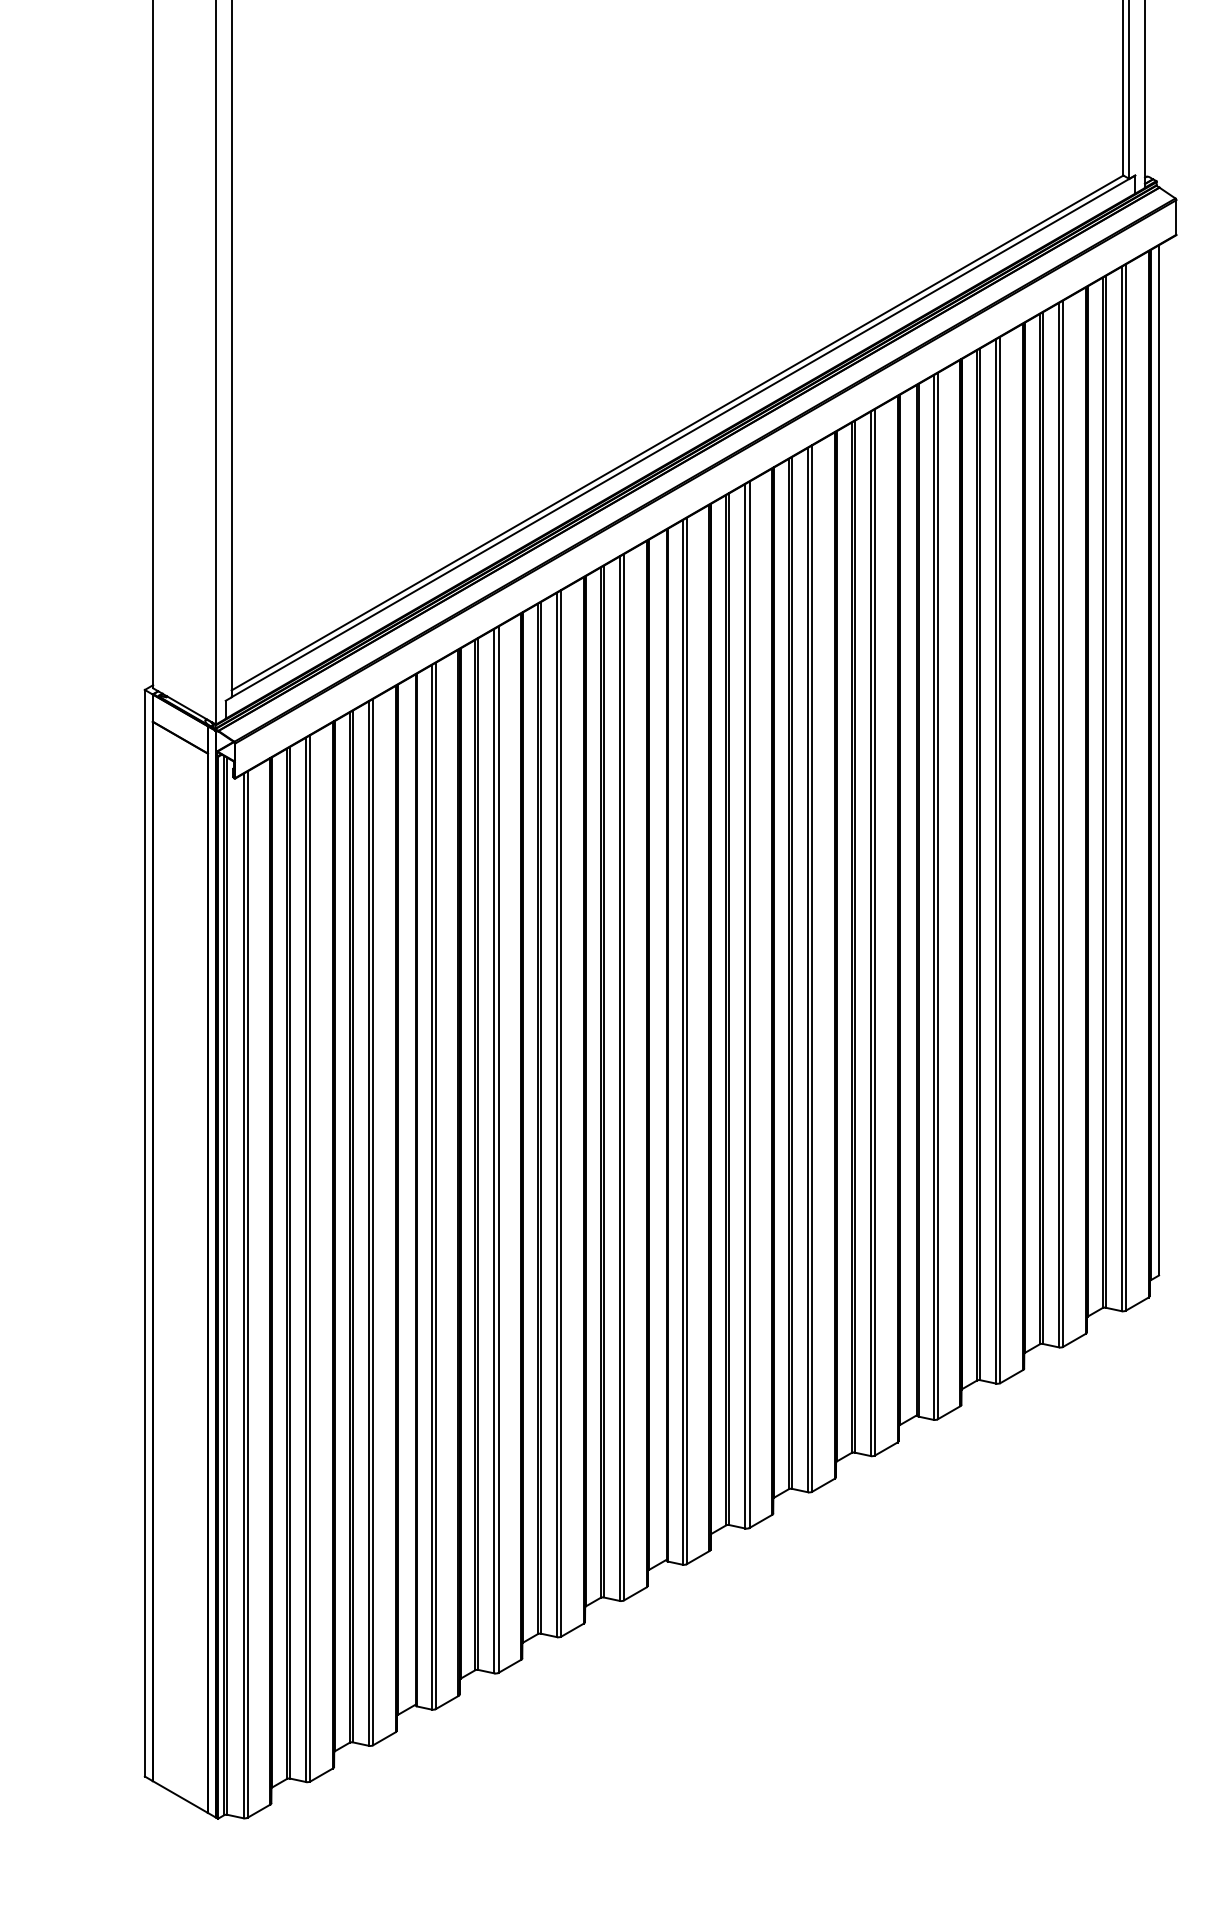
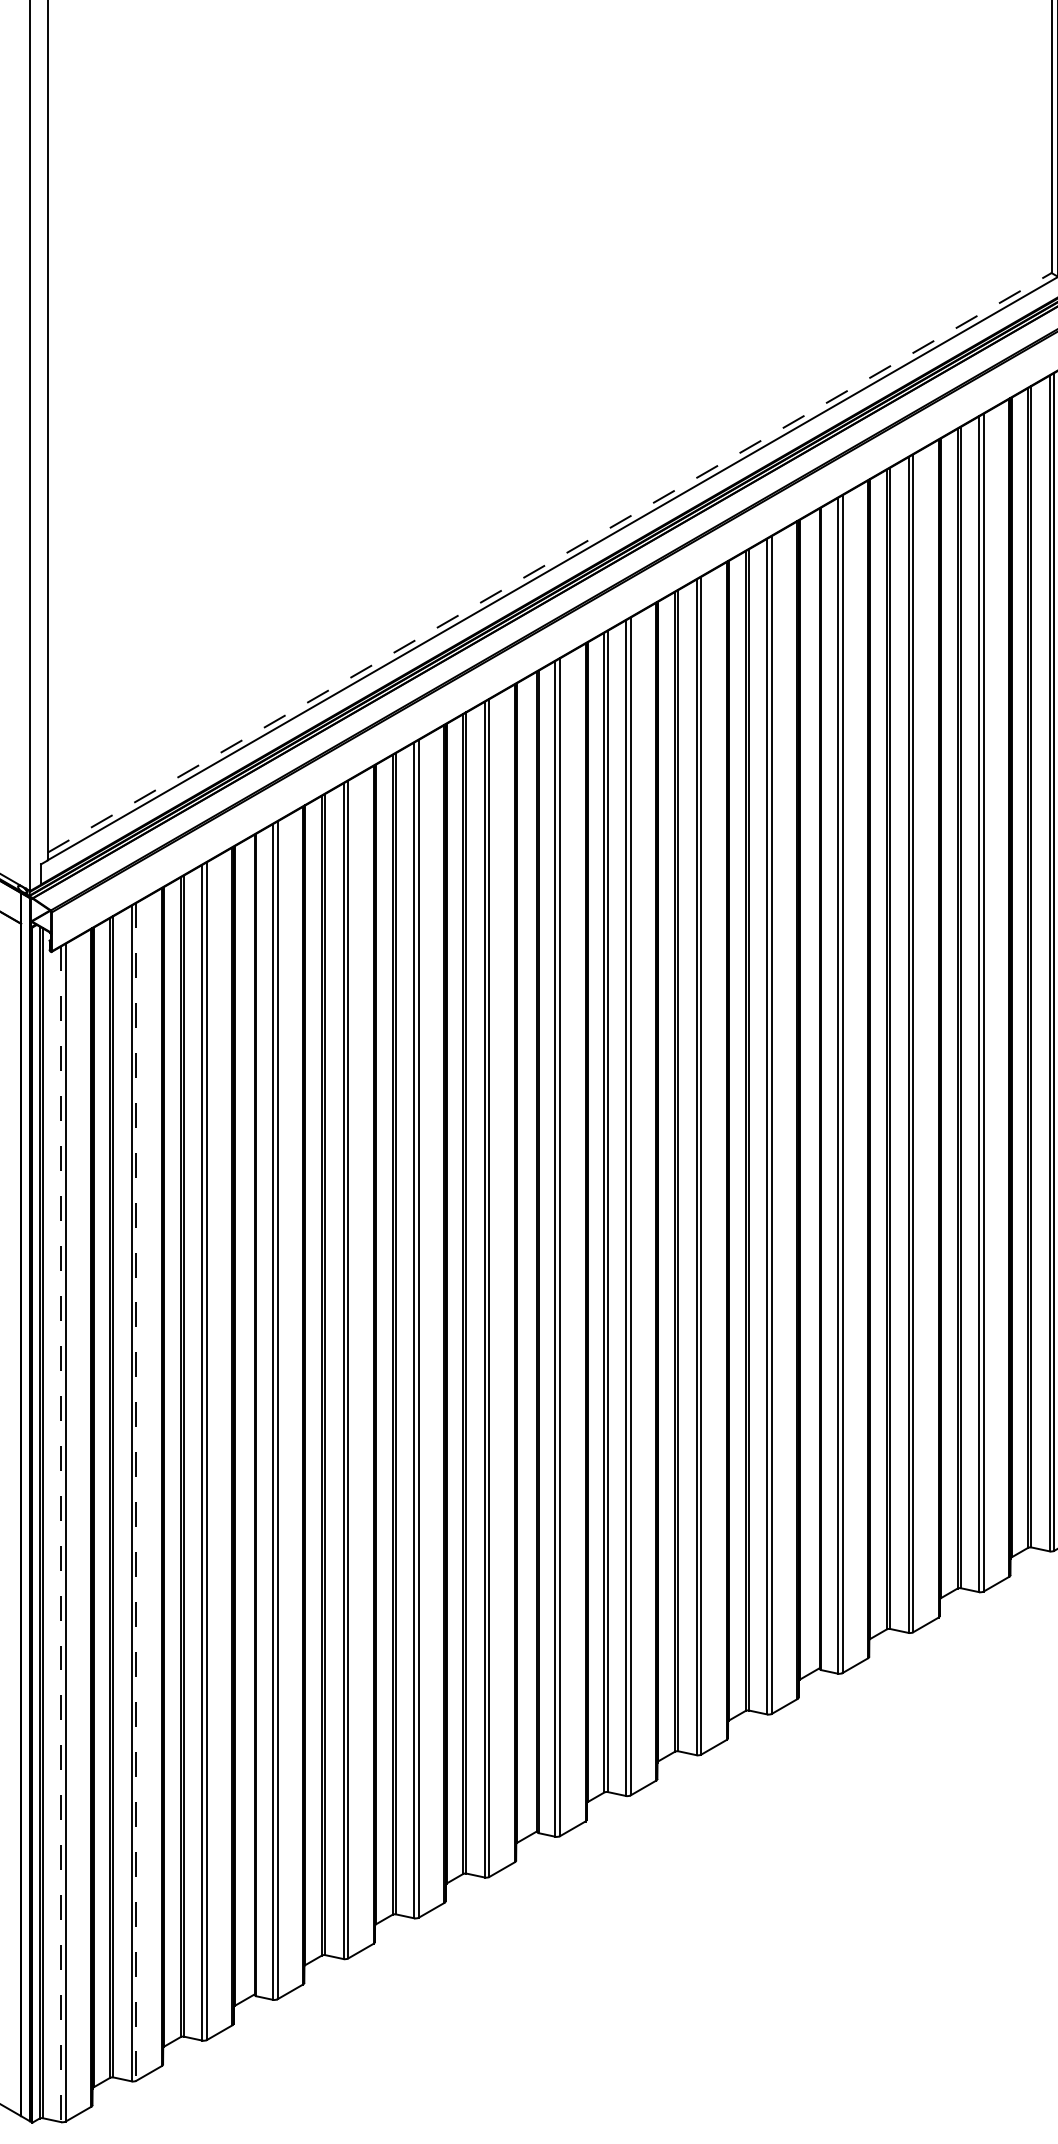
line: (677, 432) -> (549, 562), solid -> dashed
line: (310, 1258) -> (136, 1492), solid -> dashed
line: (243, 1296) -> (61, 1534), solid -> dashed

